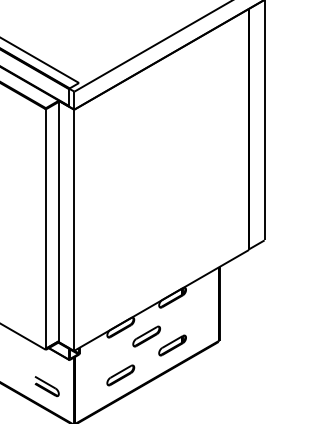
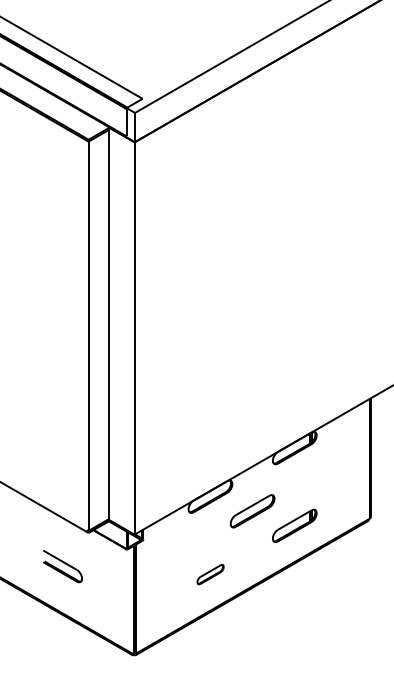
part: (120, 375) -> (209, 574), size x0.6
part: (46, 386) -> (61, 566), moved

